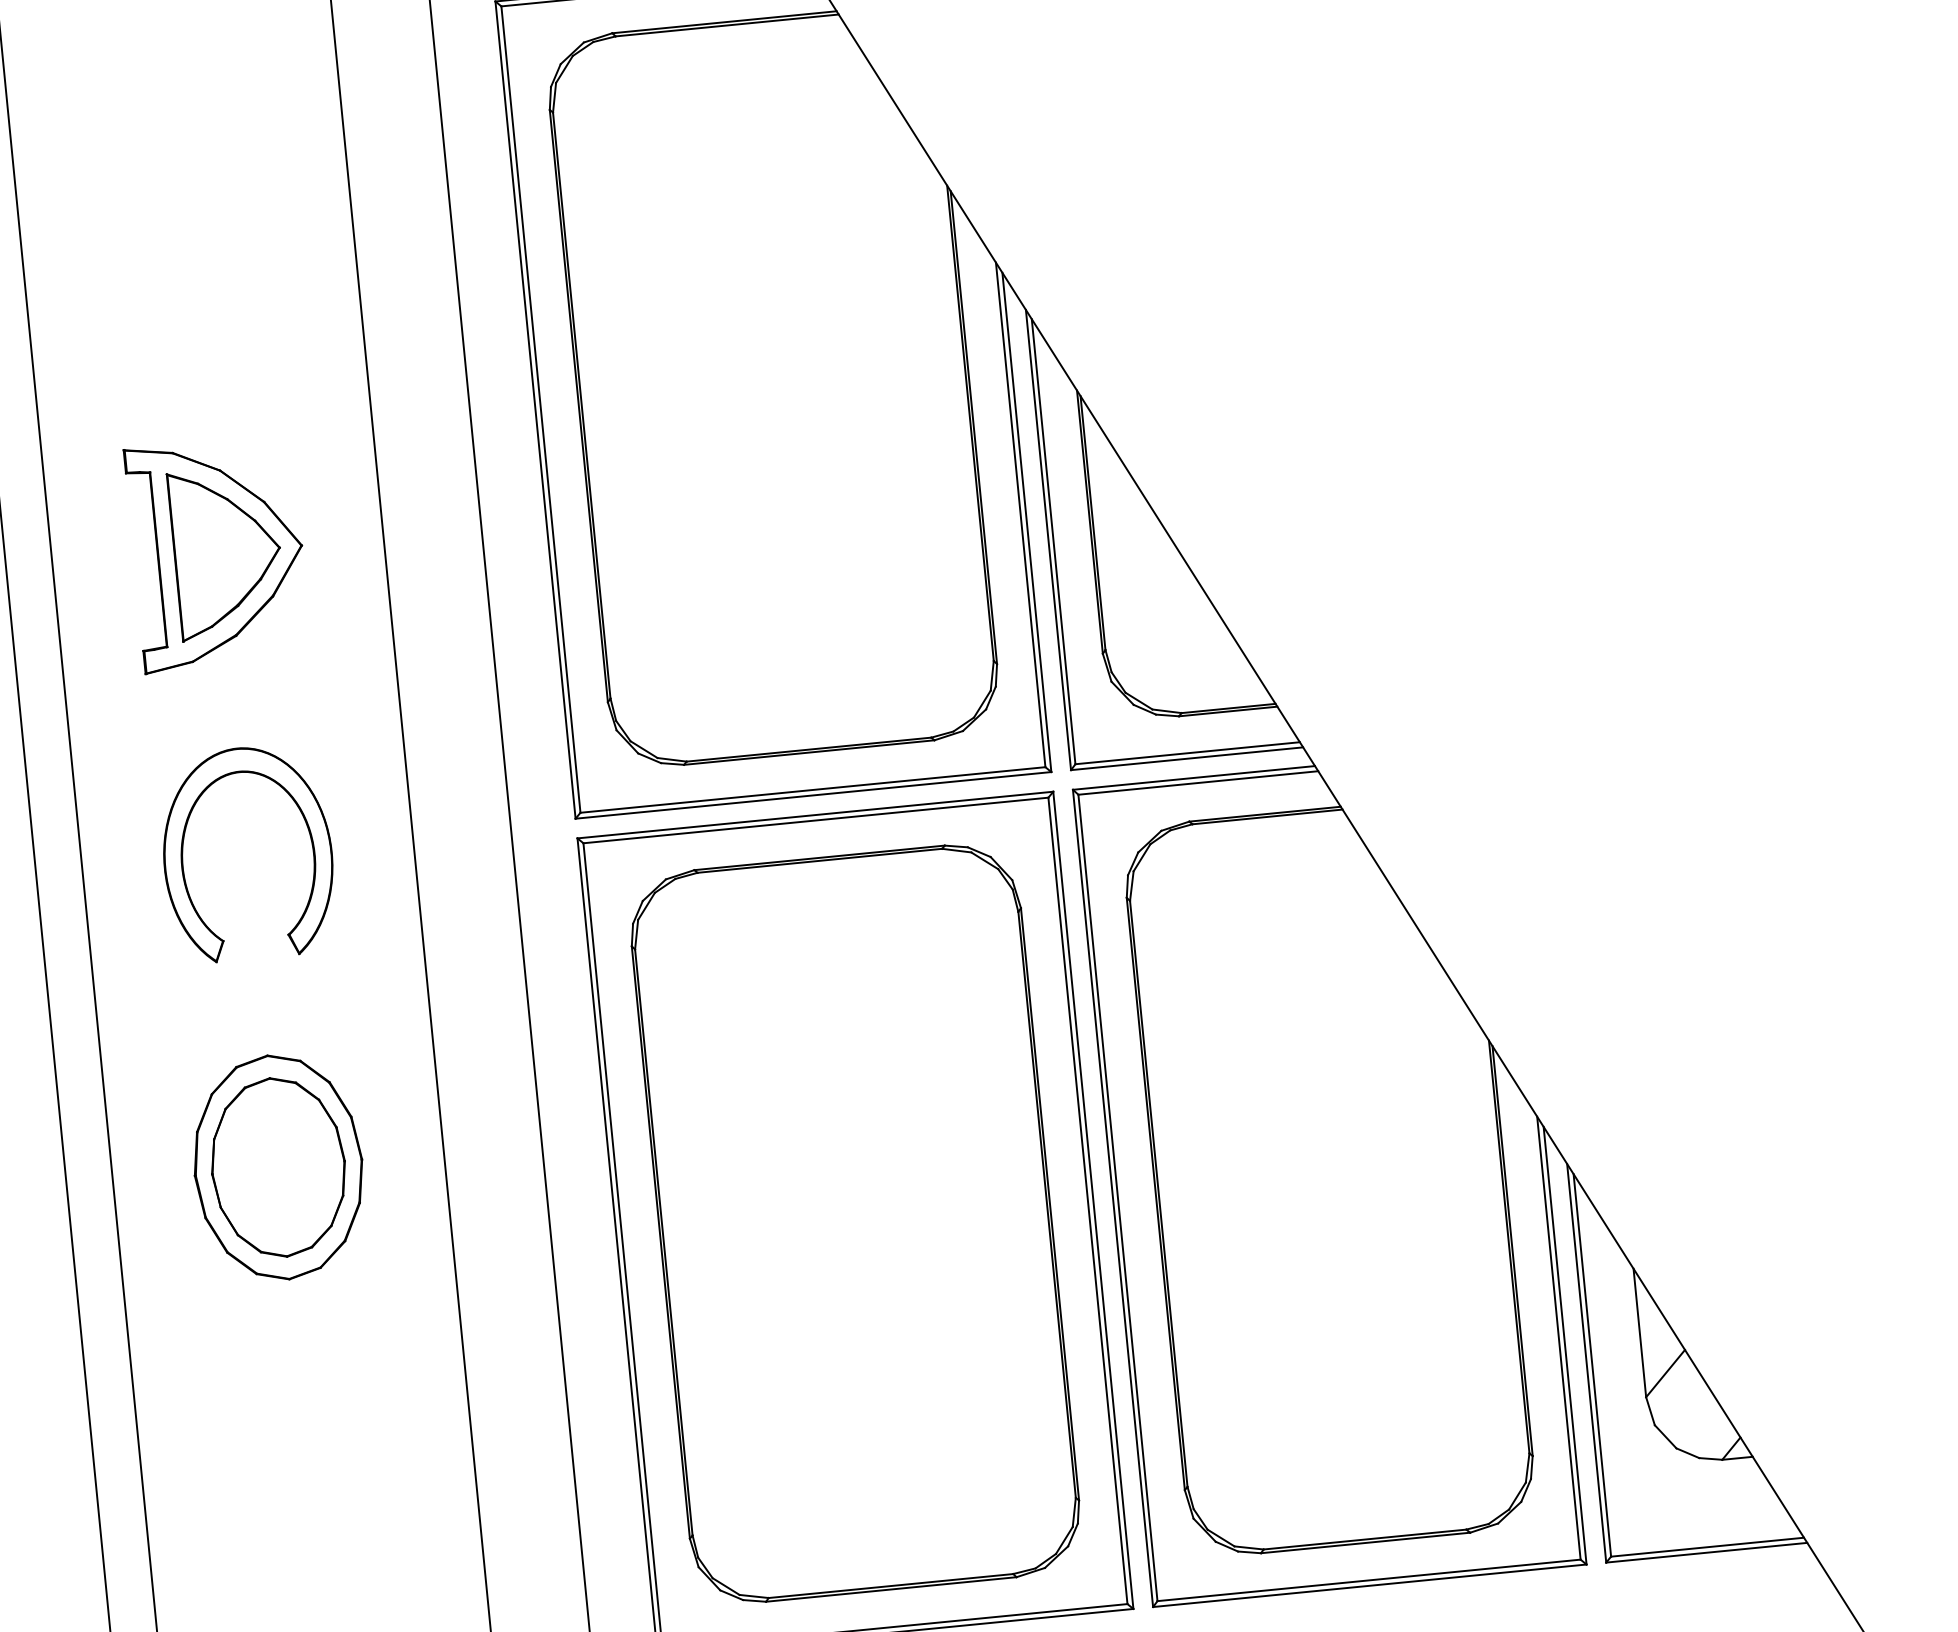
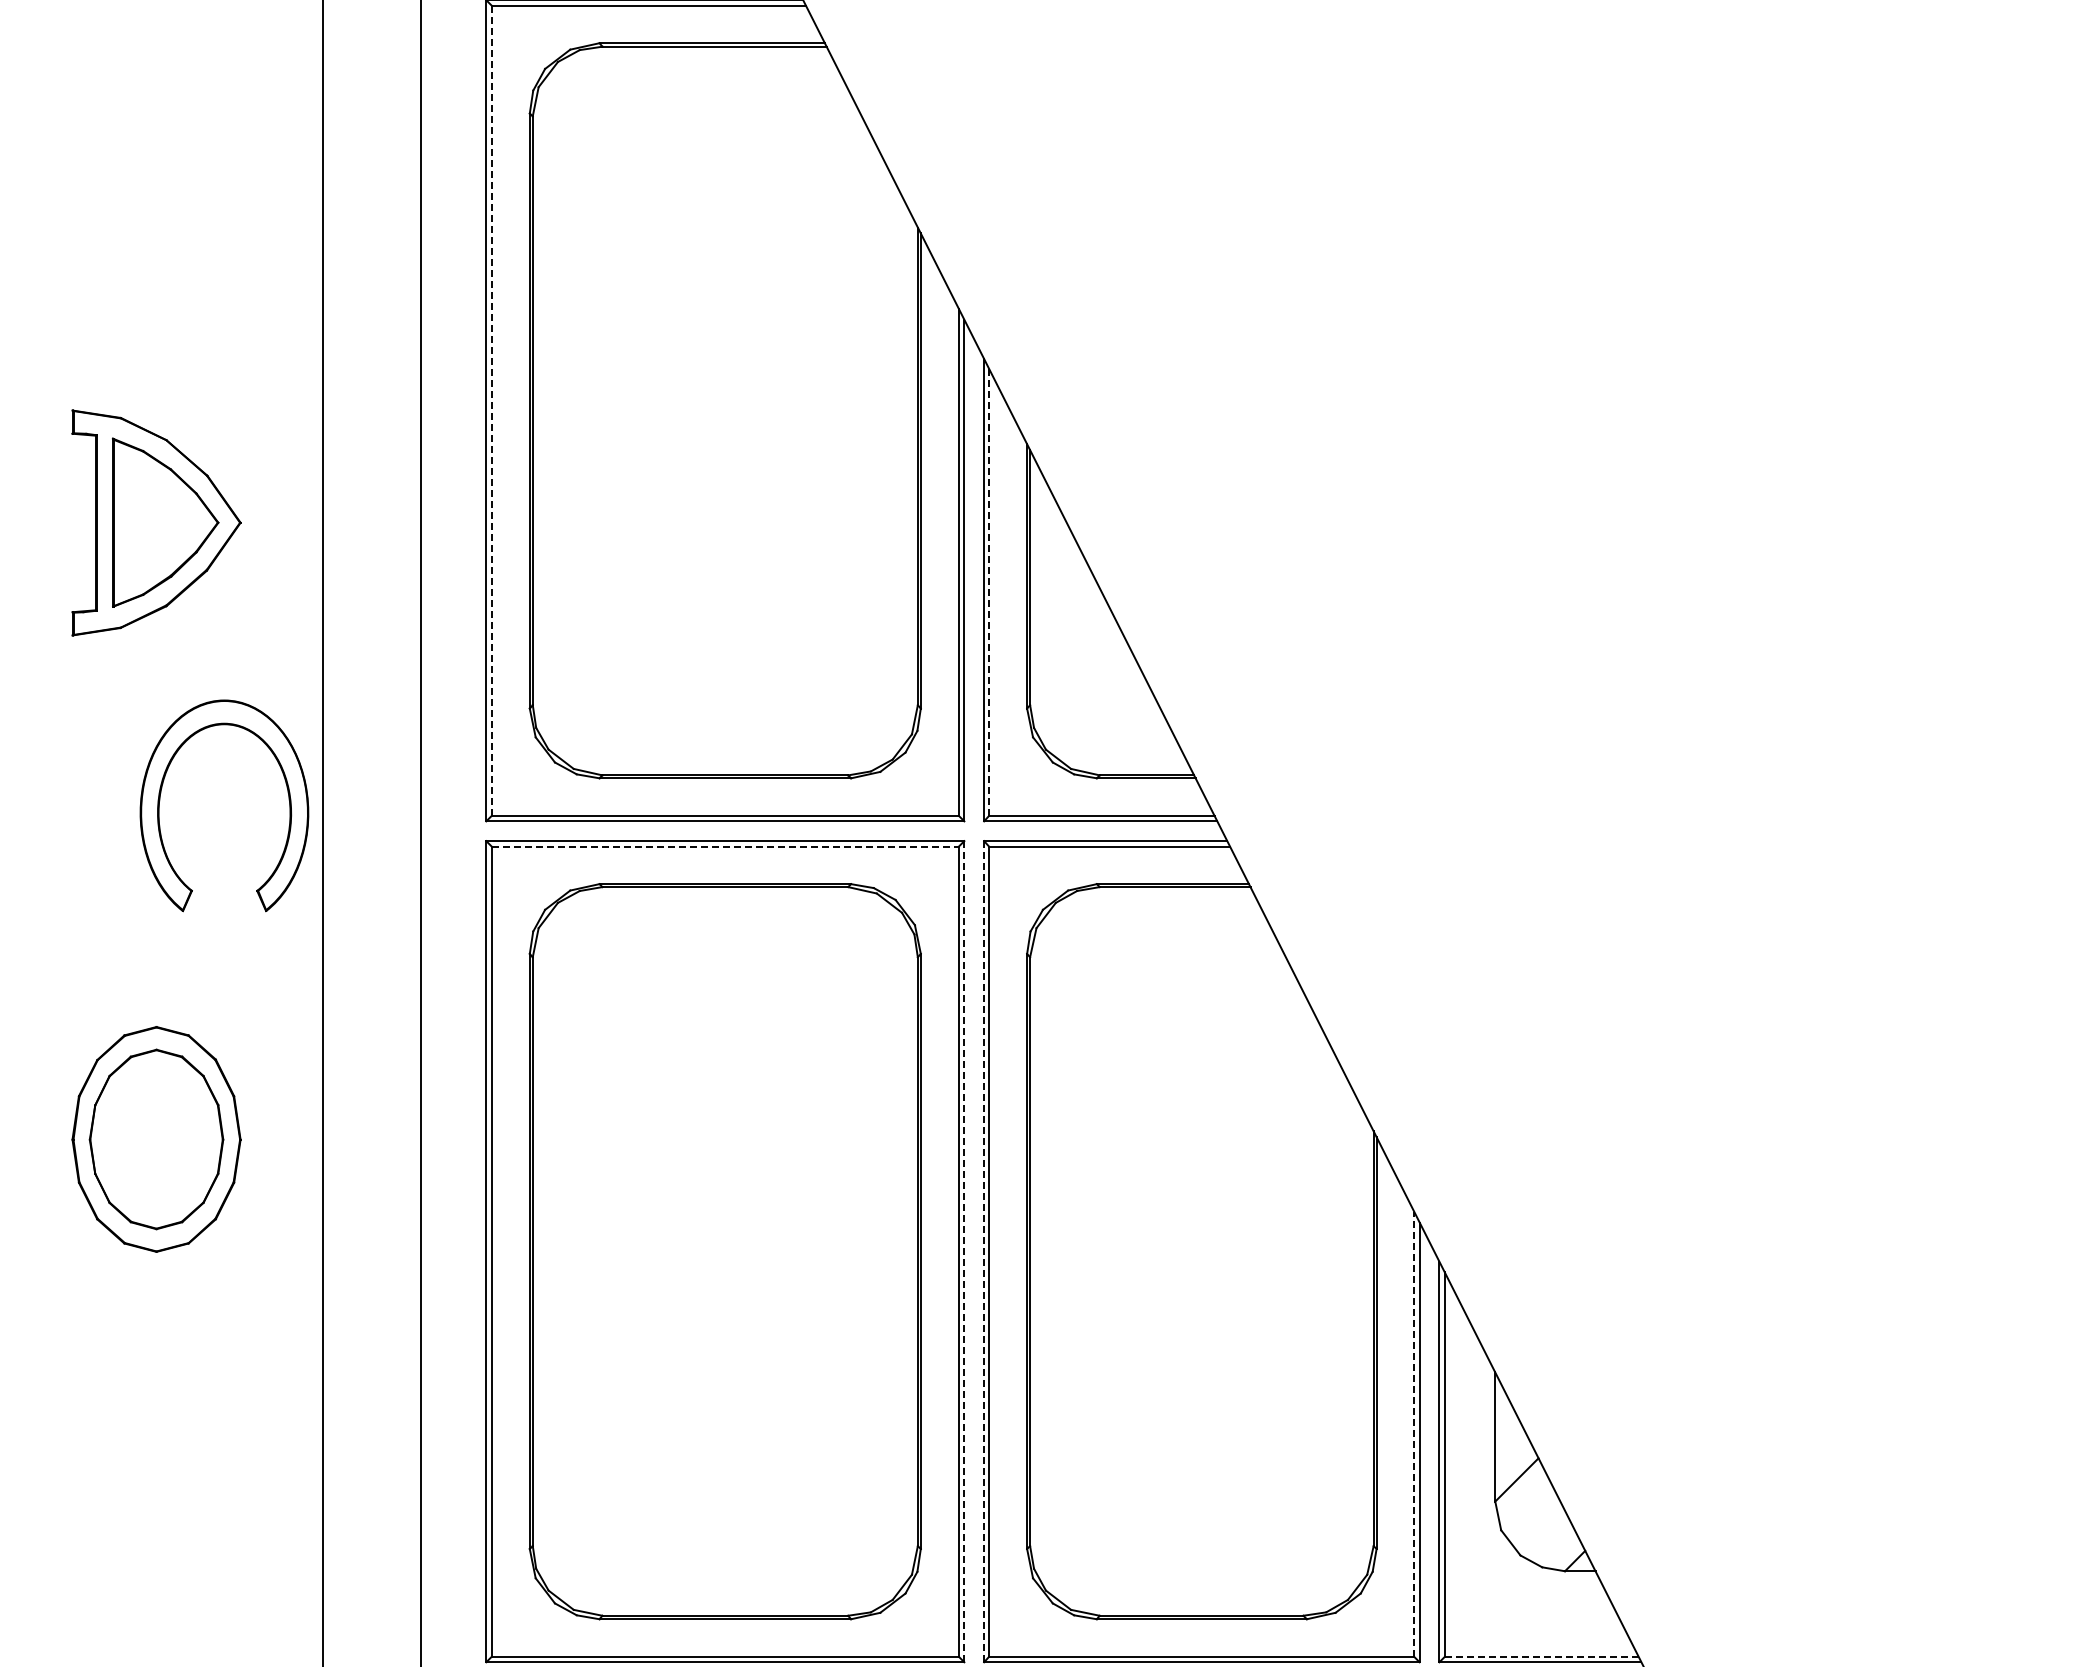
line: (540, 410) -> (491, 411), solid -> dashed
line: (1054, 541) -> (989, 592), solid -> dashed
line: (816, 820) -> (725, 846), solid -> dashed
part: (183, 847) -> (161, 793), moved
line: (1113, 1198) -> (984, 1251), solid -> dashed
line: (1093, 1200) -> (964, 1251), solid -> dashed
line: (1559, 1338) -> (1414, 1434), solid -> dashed
line: (1707, 1546) -> (1541, 1656), solid -> dashed

